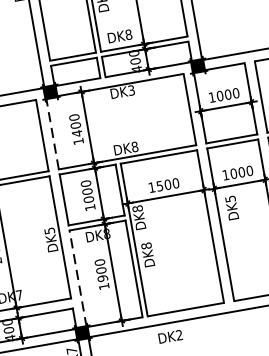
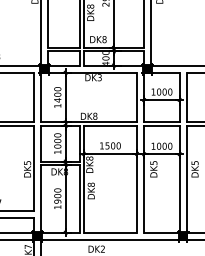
line: (53, 133) -> (41, 97), dashed -> solid
line: (78, 278) -> (41, 198), dashed -> solid

